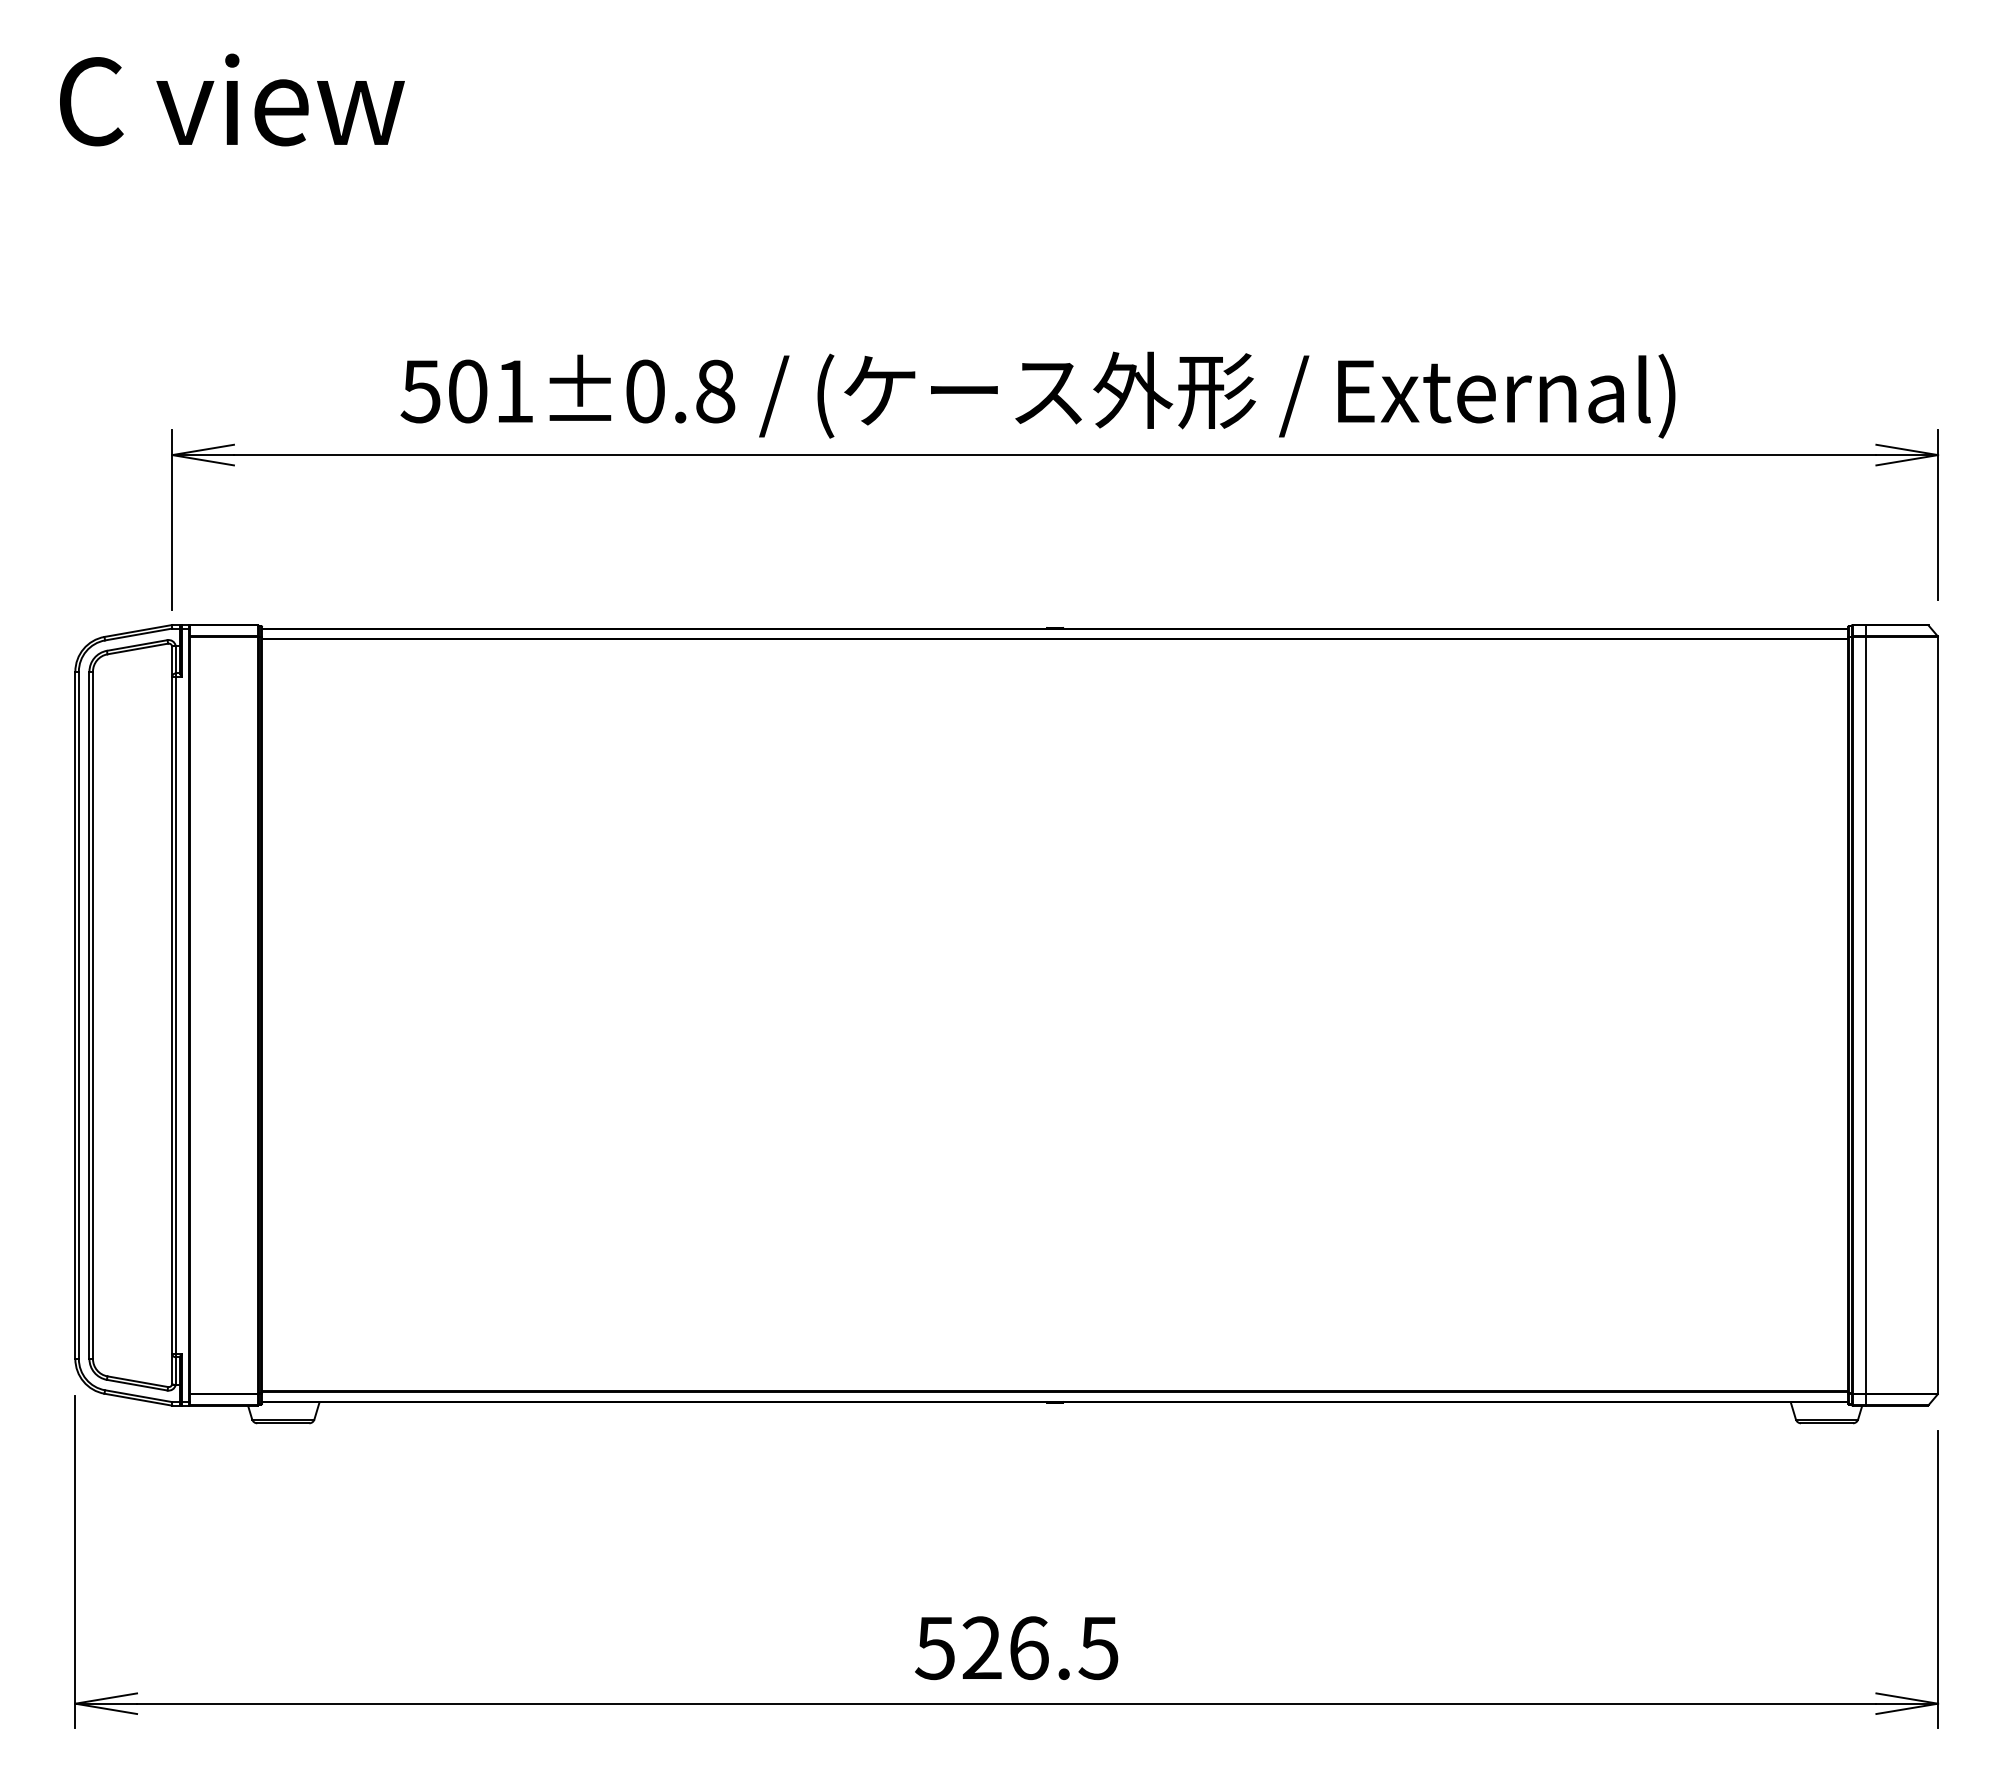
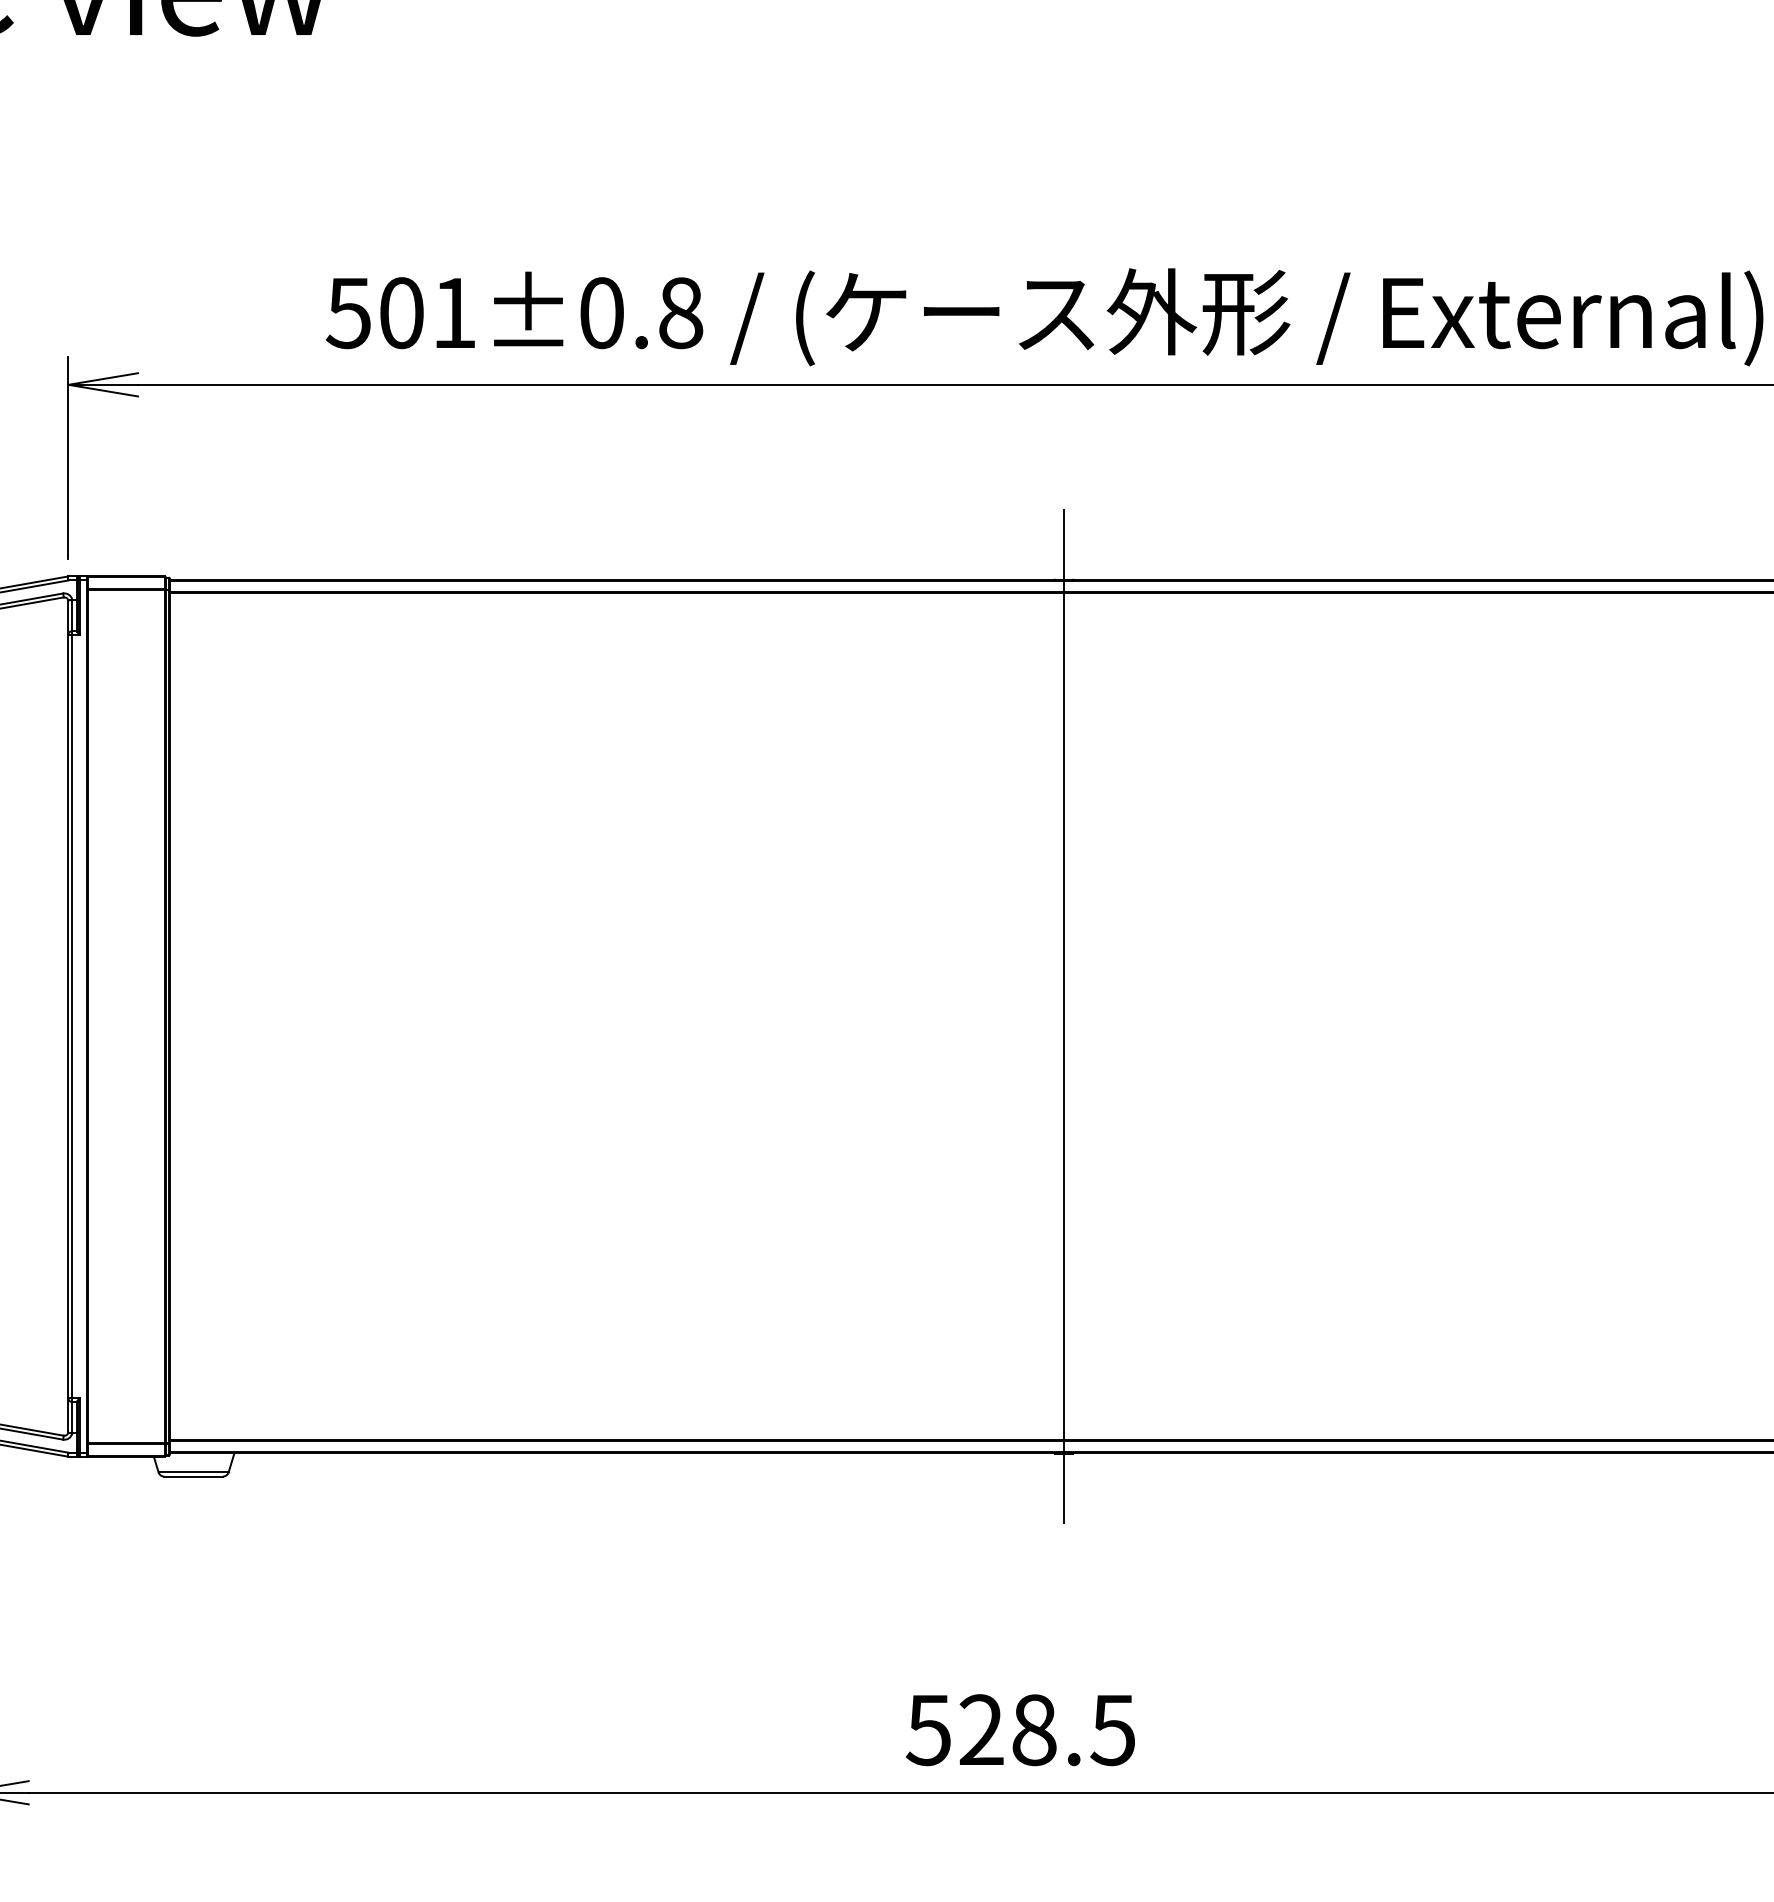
line: (1055, 1015) -> (1064, 1016), added
text: (1028, 1648) -> (1033, 1730), 526.5 -> 528.5

